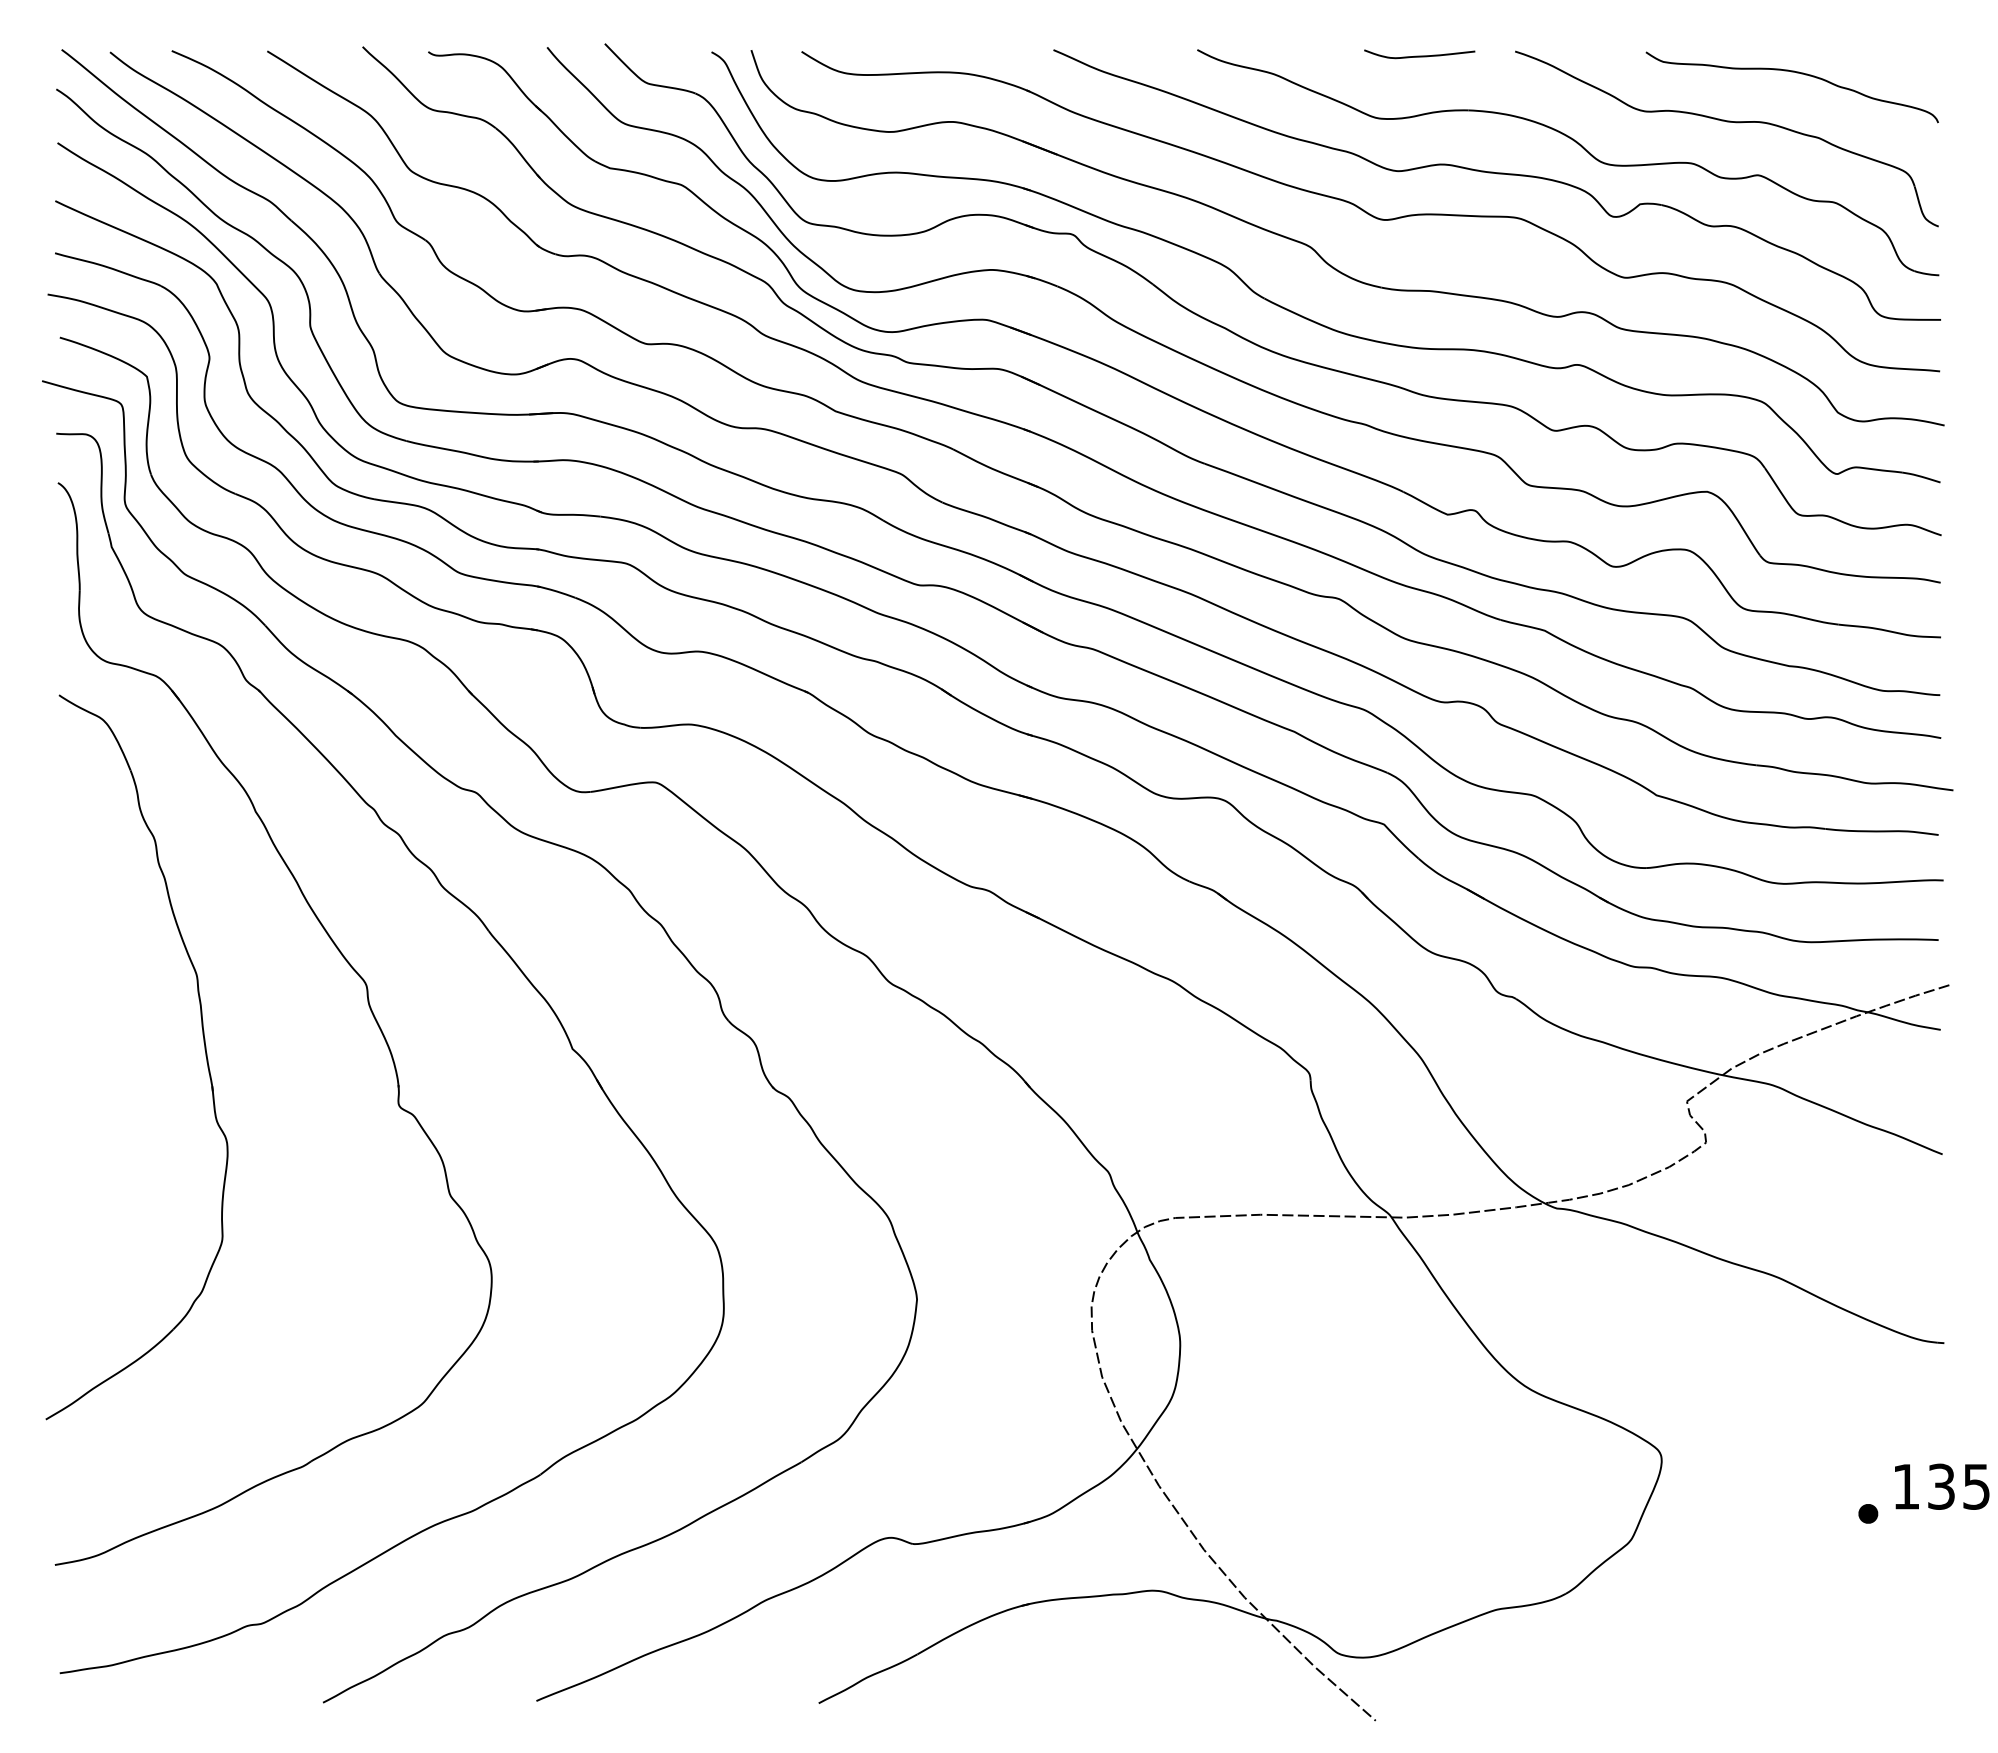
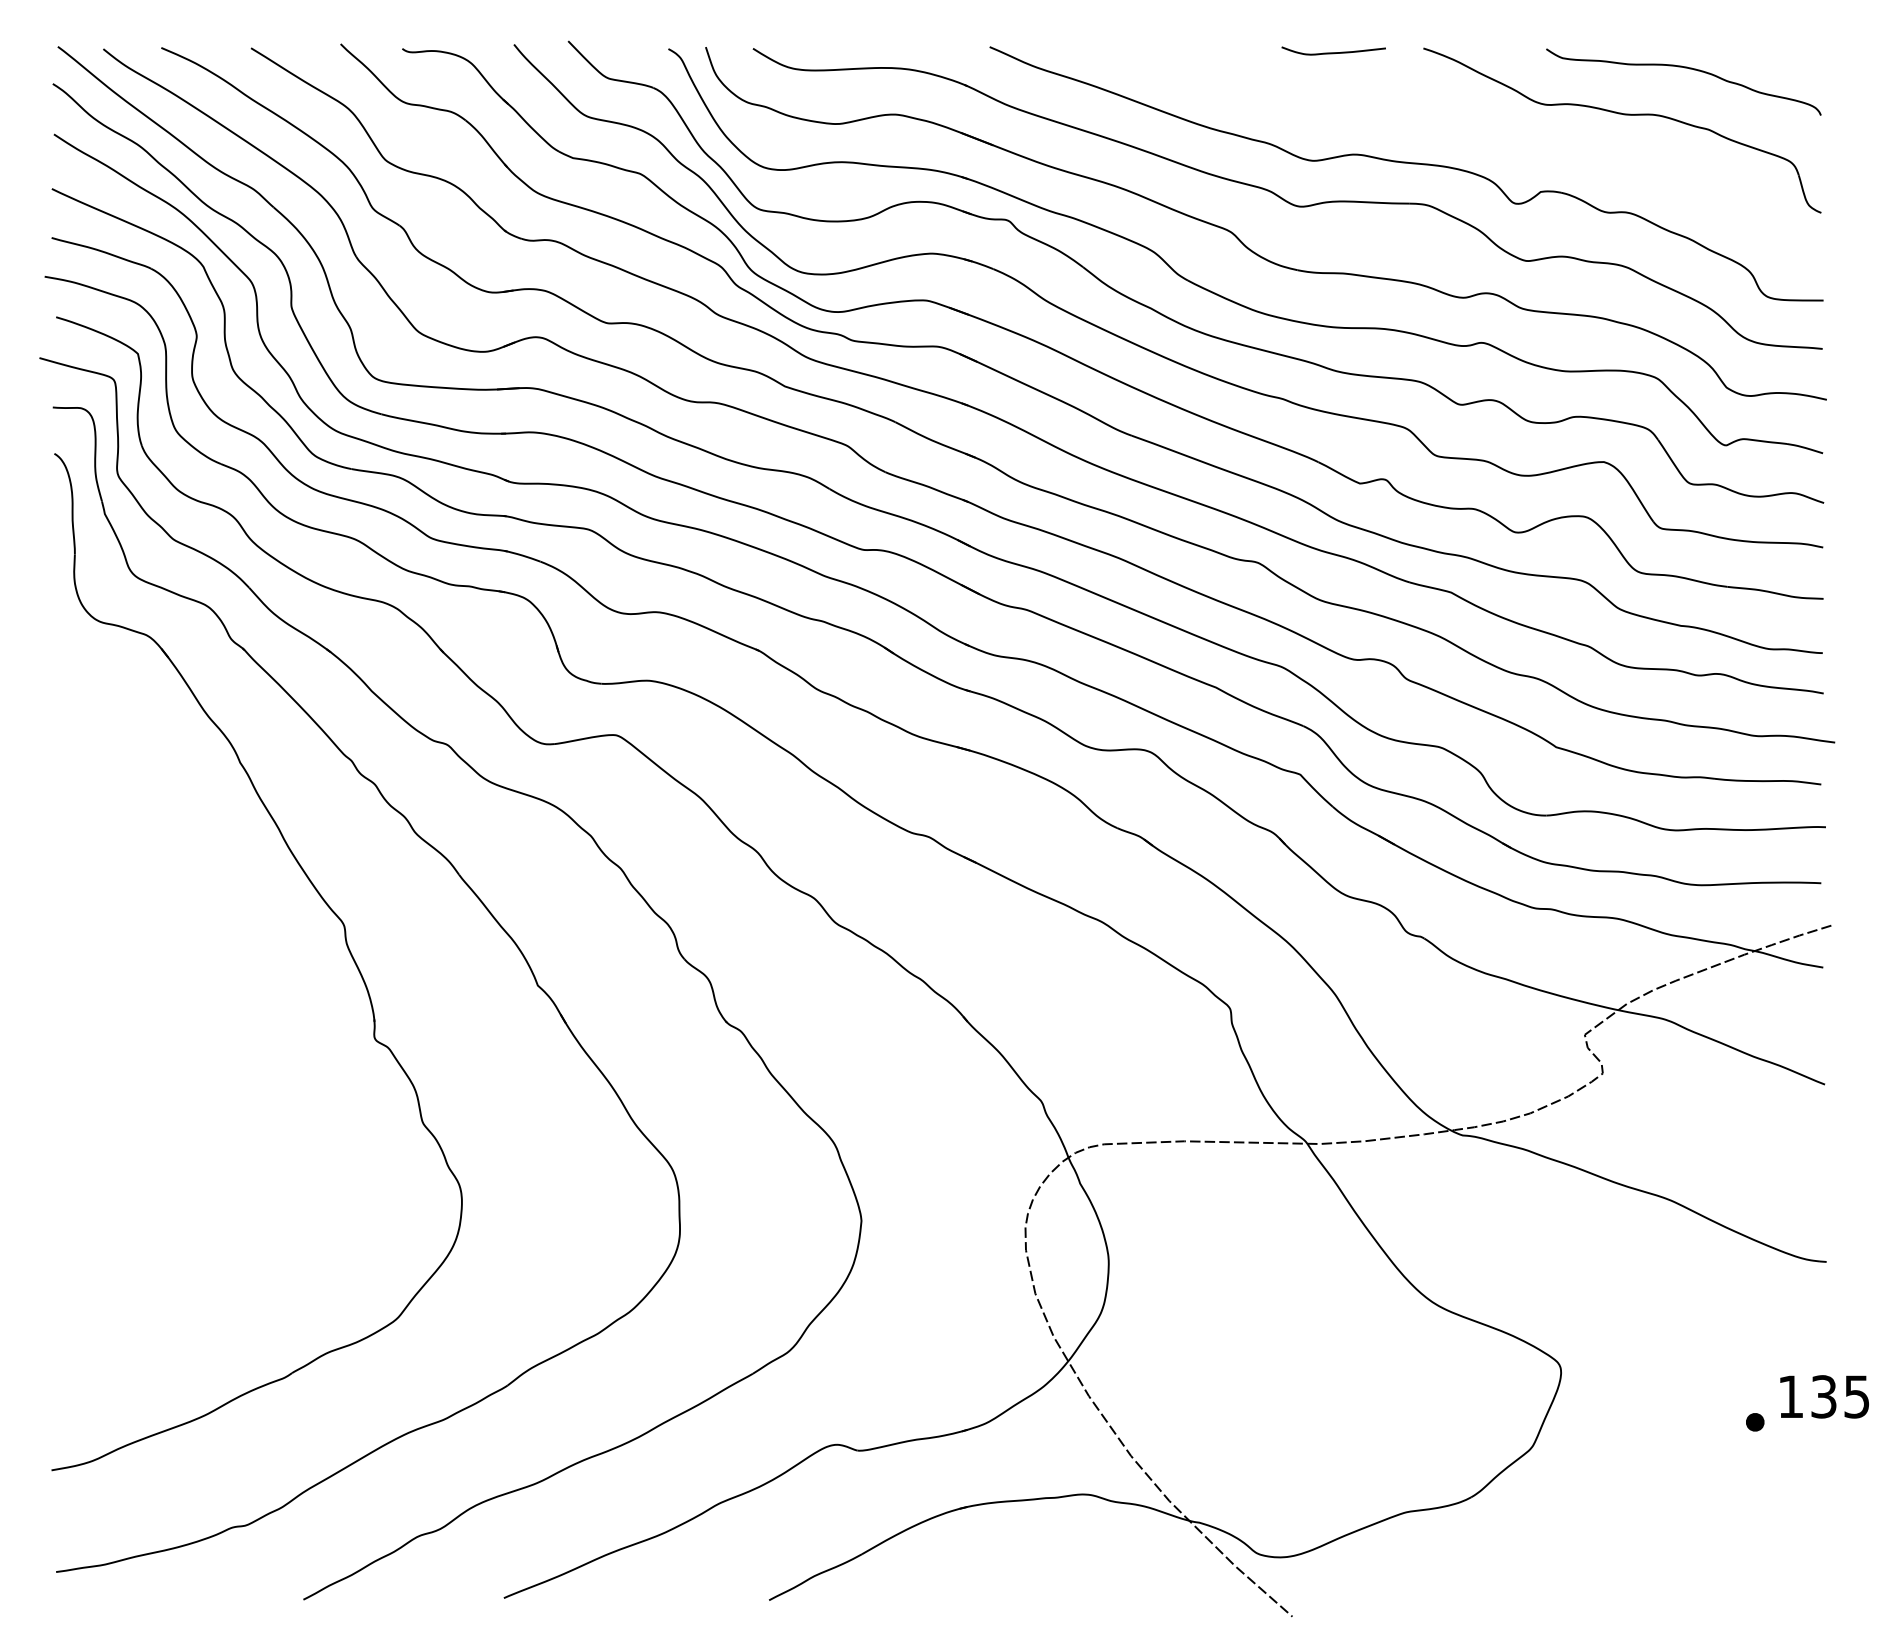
part: (1582, 148) -> (1486, 139), removed
part: (204, 1050) -> (192, 986), removed

